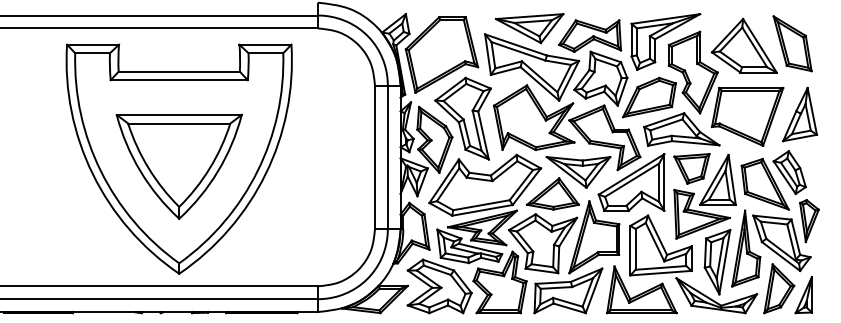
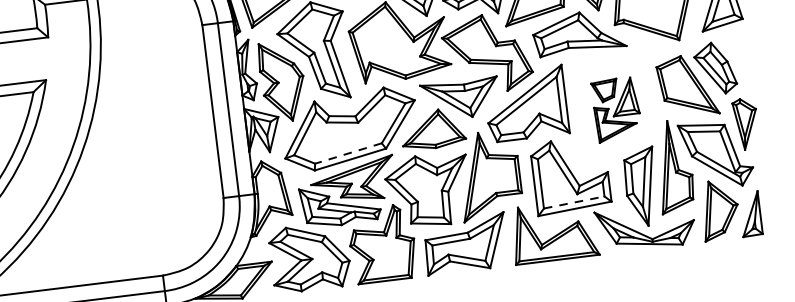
part: (704, 196) -> (616, 109), size x0.6
line: (481, 205) -> (348, 153), solid -> dashed
line: (661, 267) -> (574, 201), solid -> dashed

